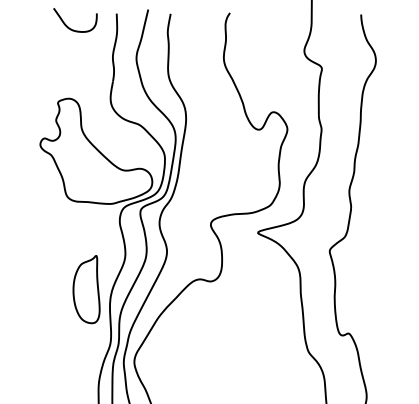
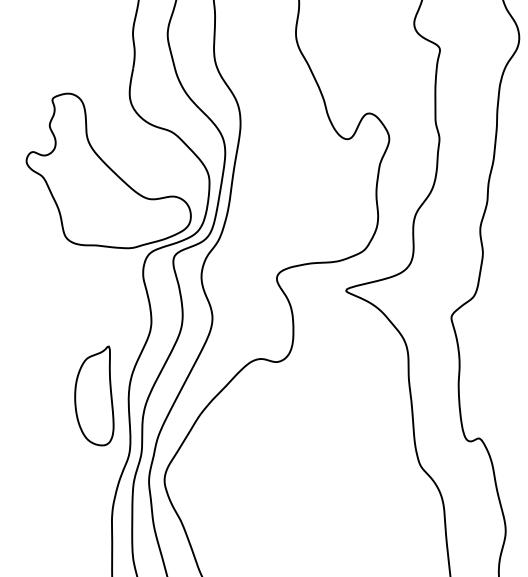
part: (86, 289) -> (94, 395), moved

